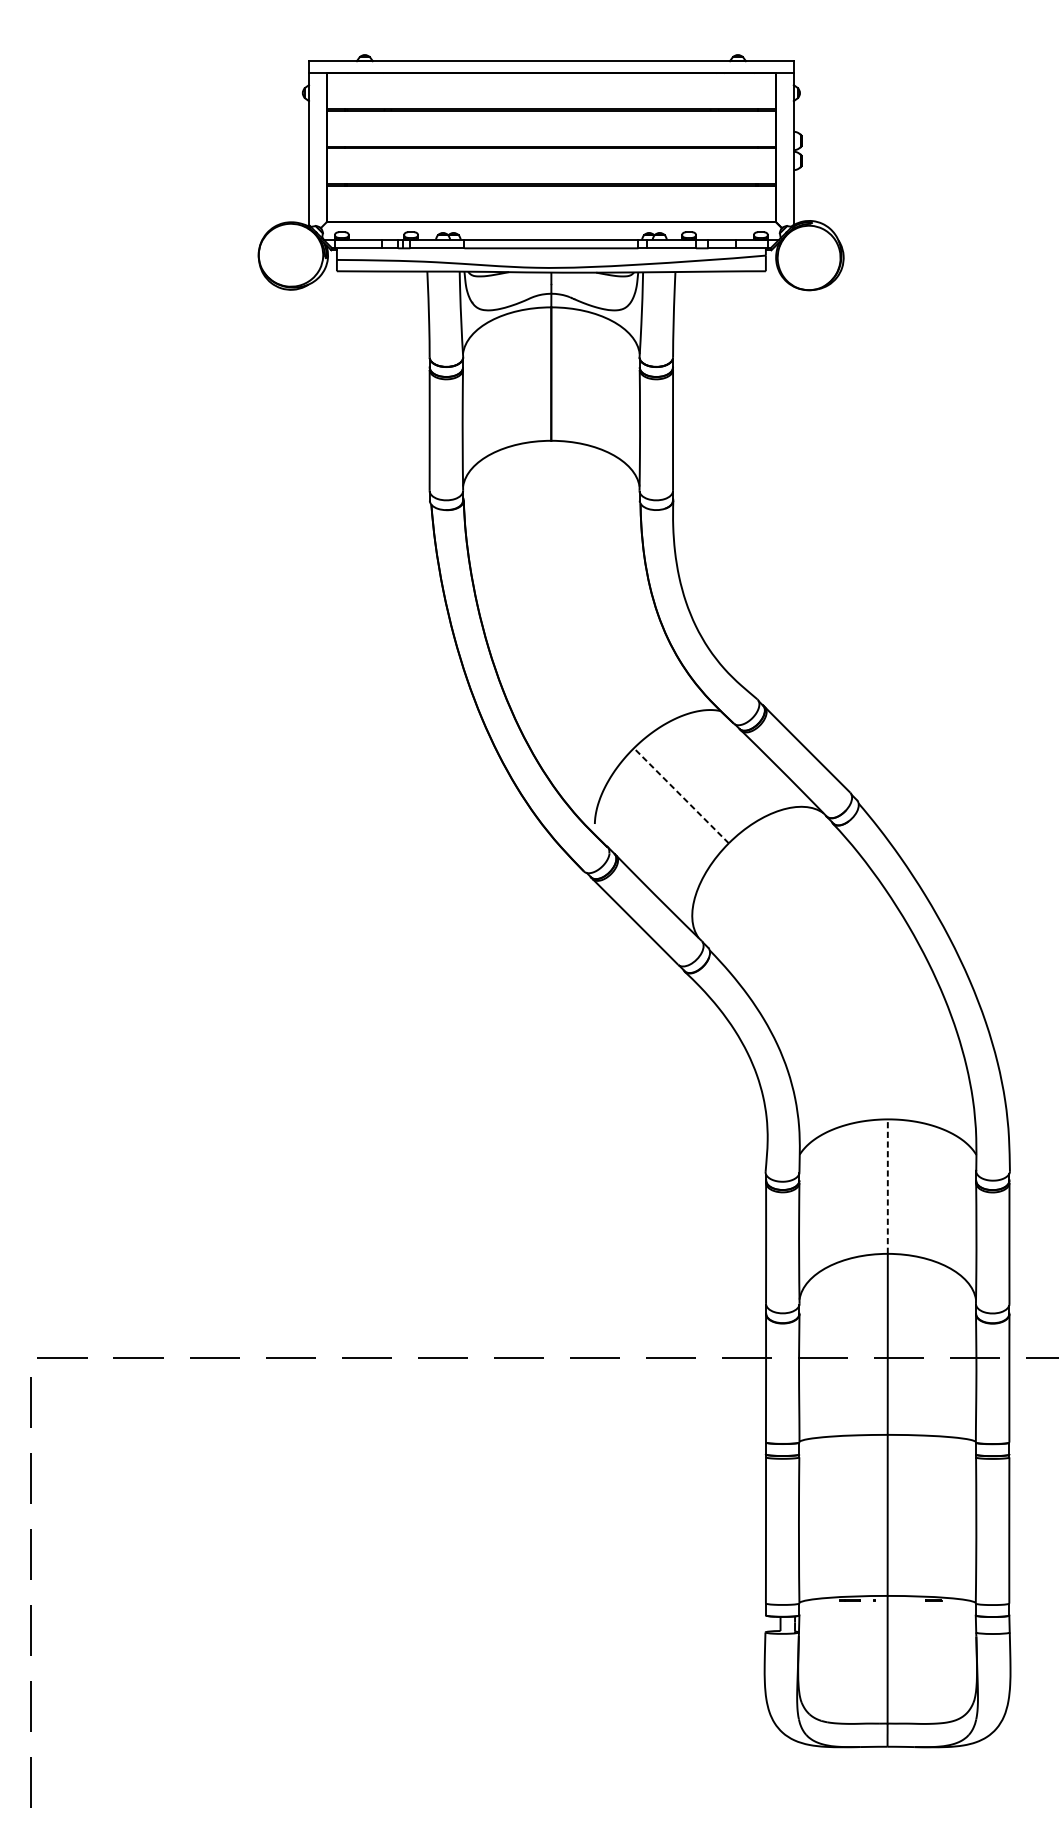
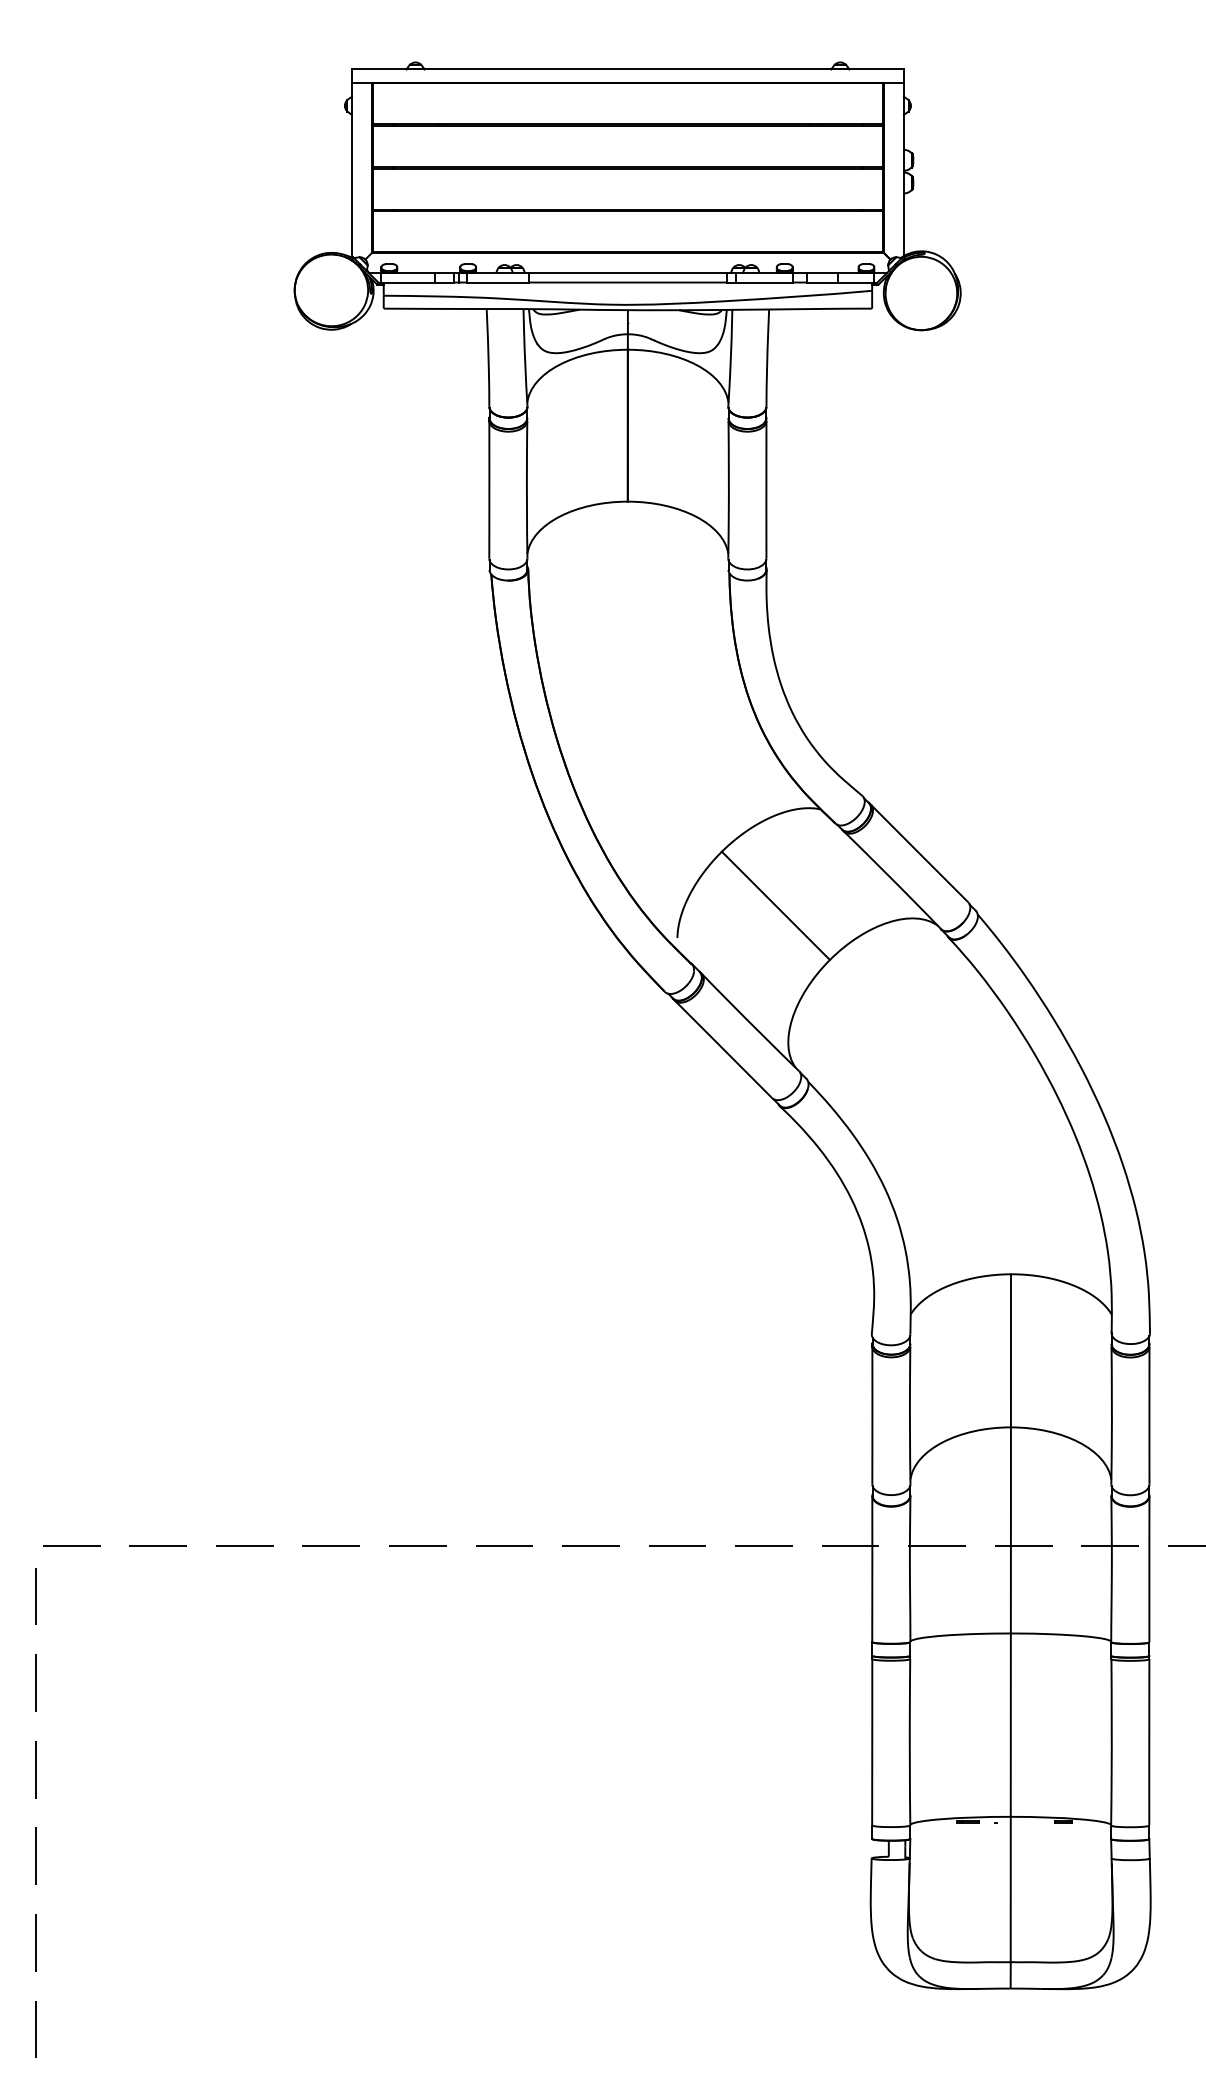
line: (681, 795) -> (775, 905), dashed -> solid
line: (887, 1186) -> (1010, 1350), dashed -> solid

